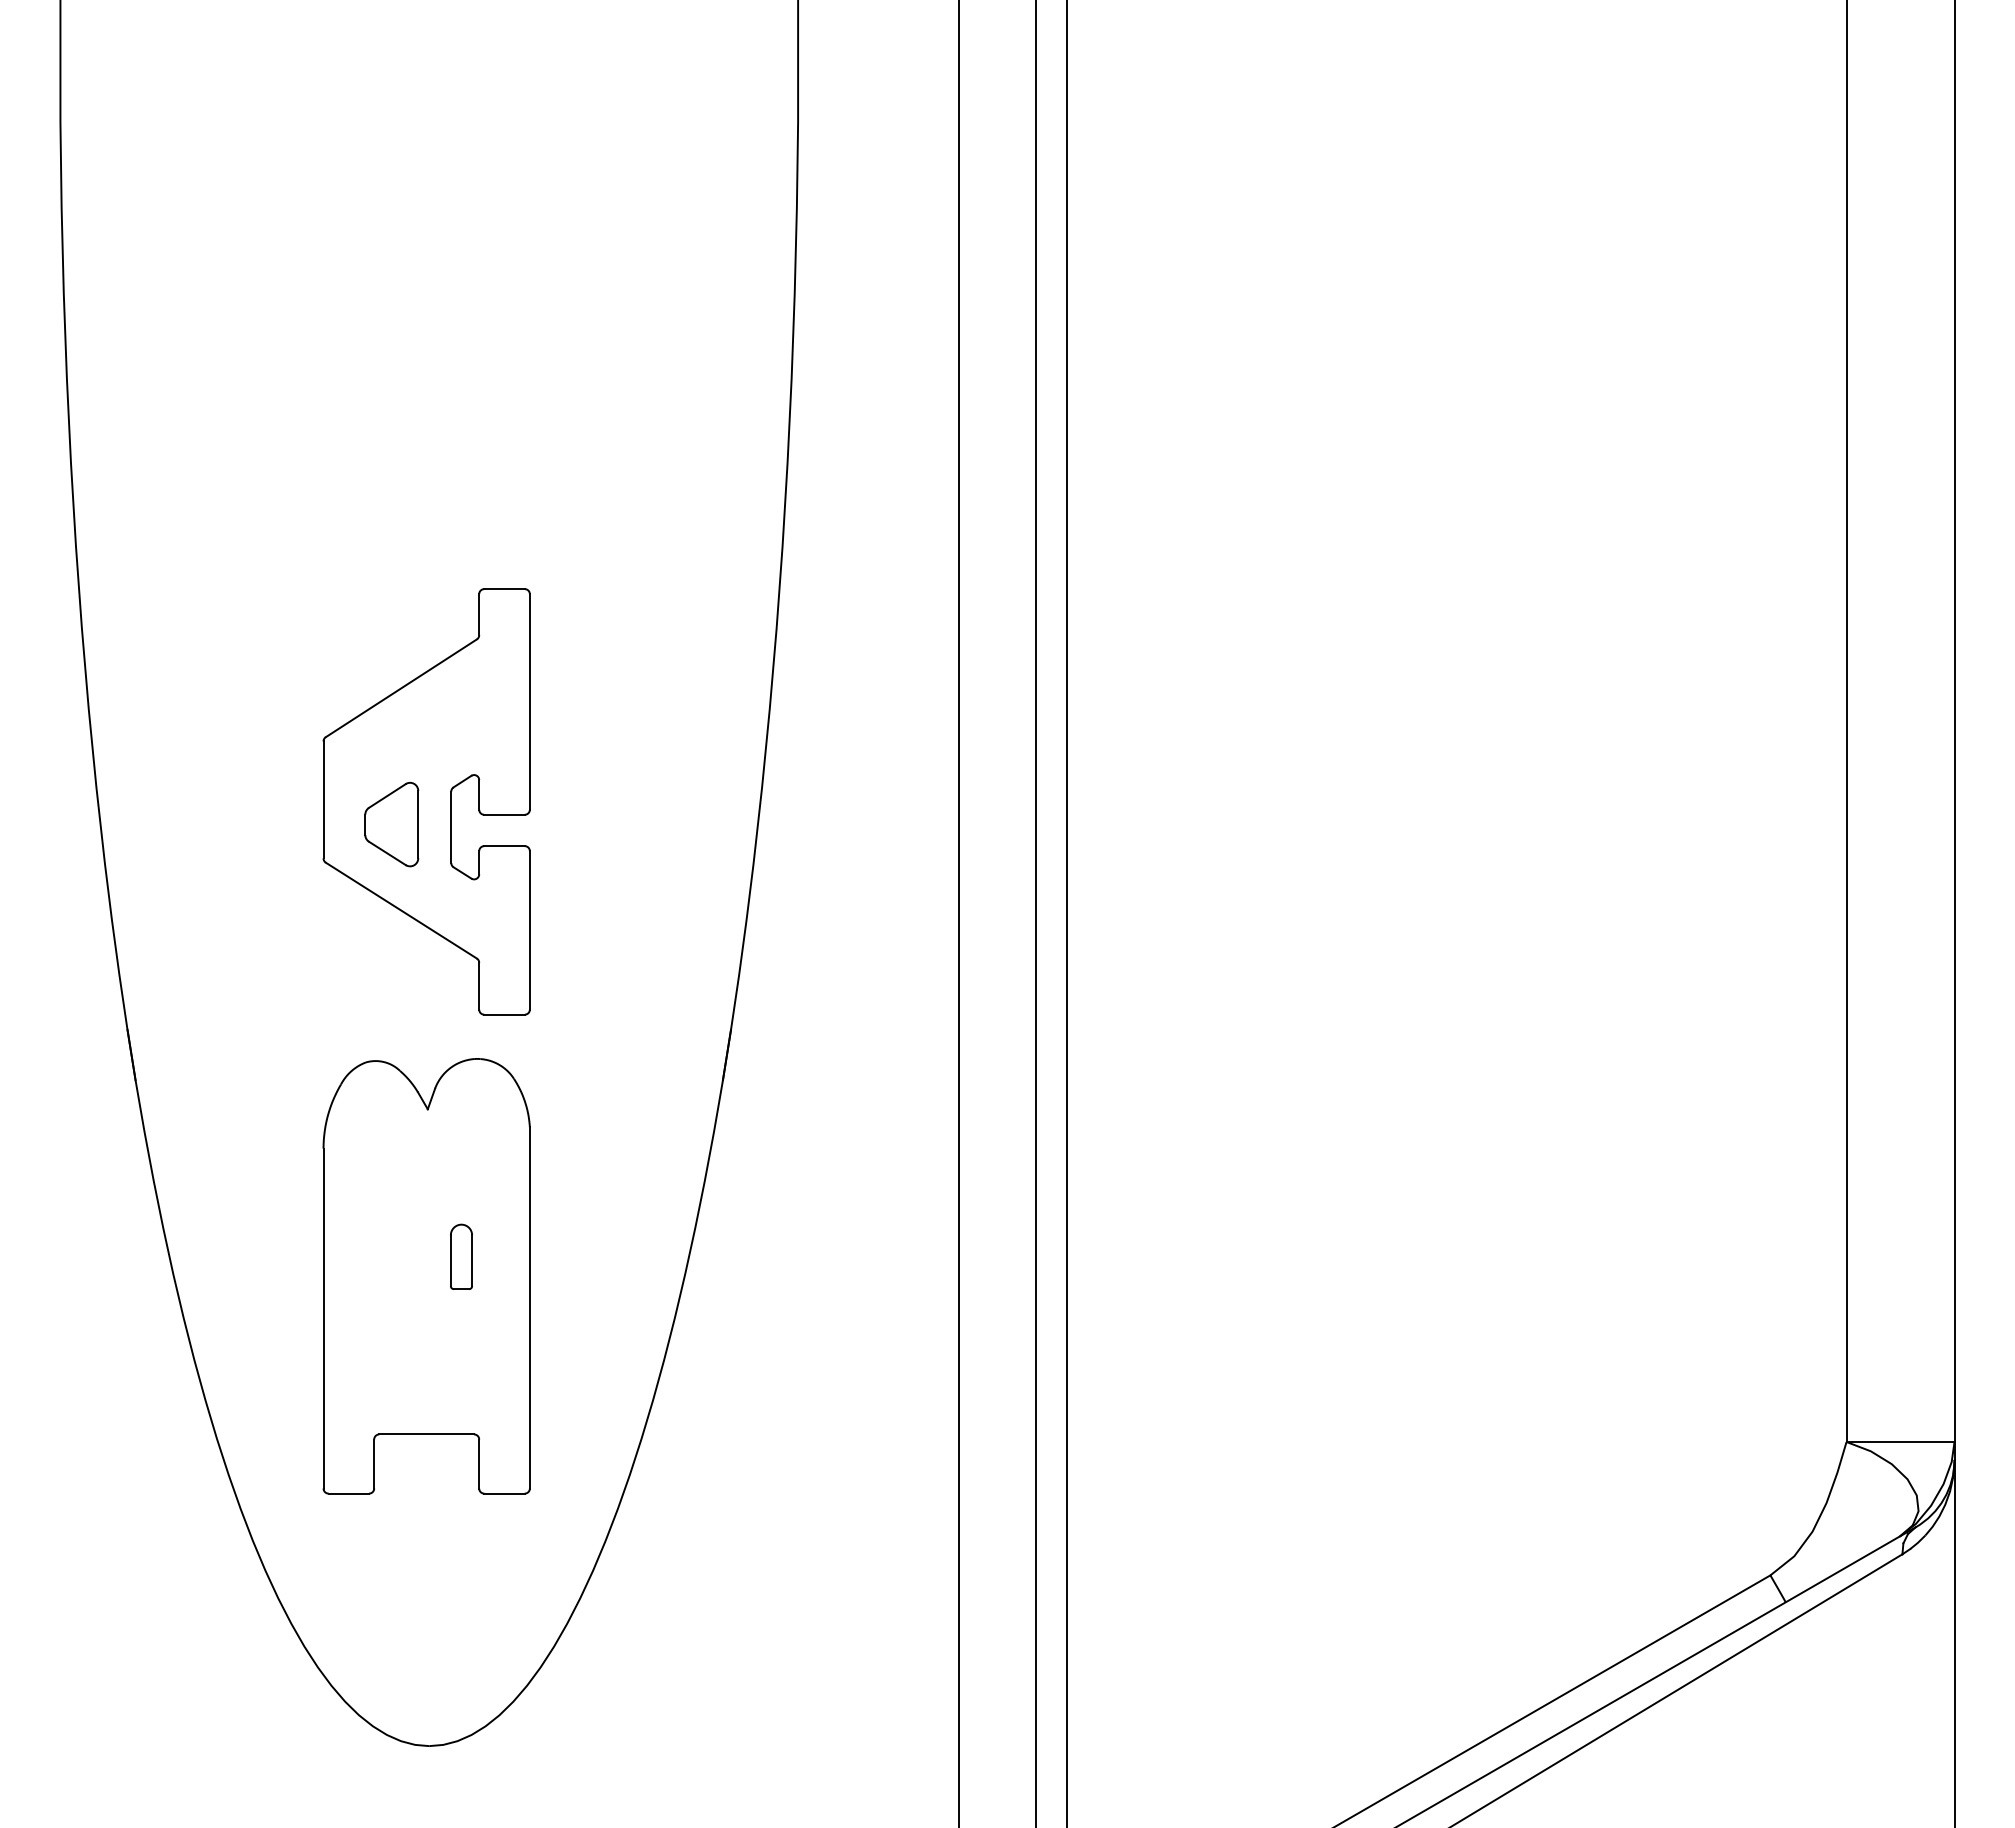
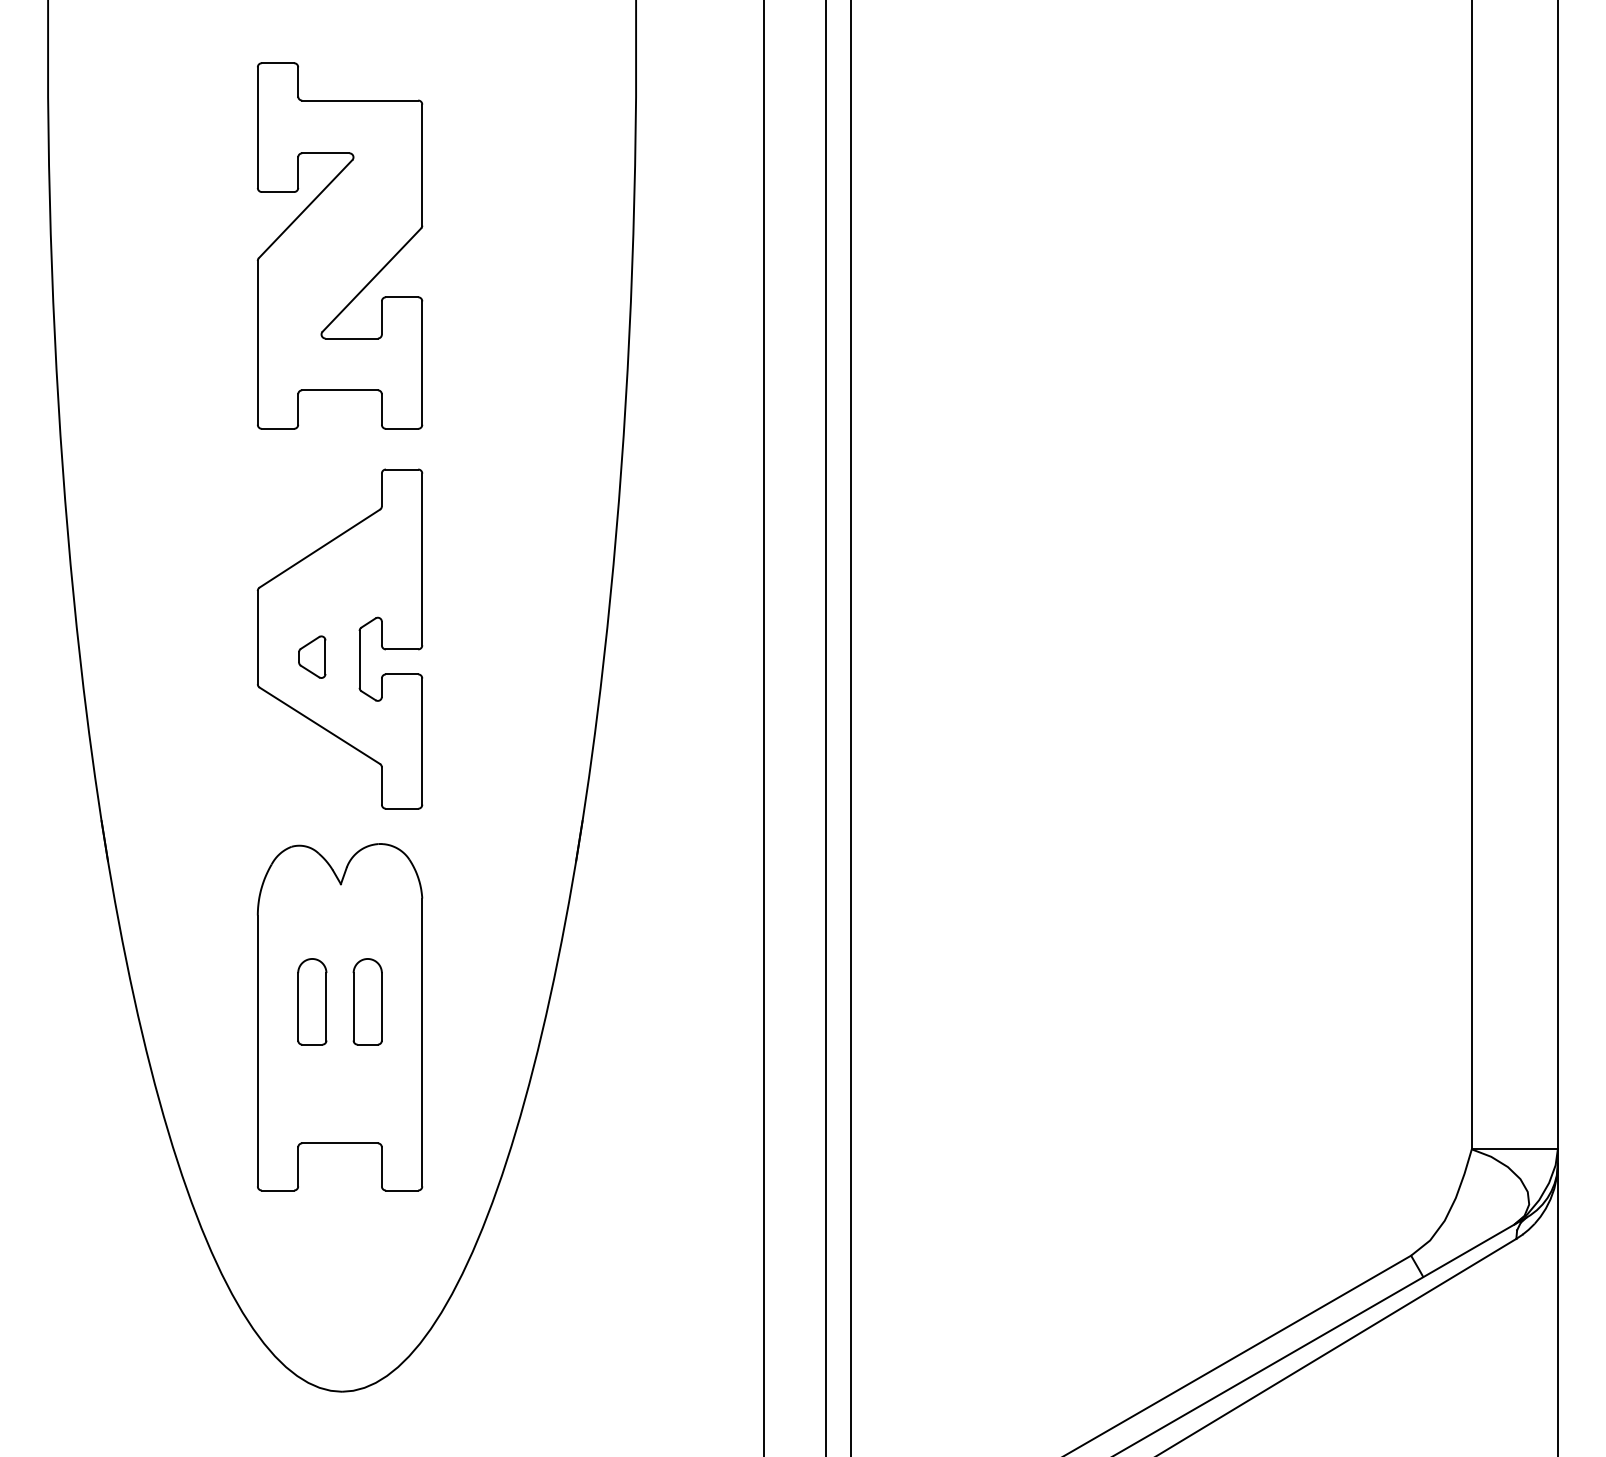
part: (426, 308) -> (339, 245), added
part: (391, 824) -> (311, 657), size x0.62
part: (391, 1256) -> (311, 1001), added
part: (461, 1256) -> (367, 1001), size x1.67

